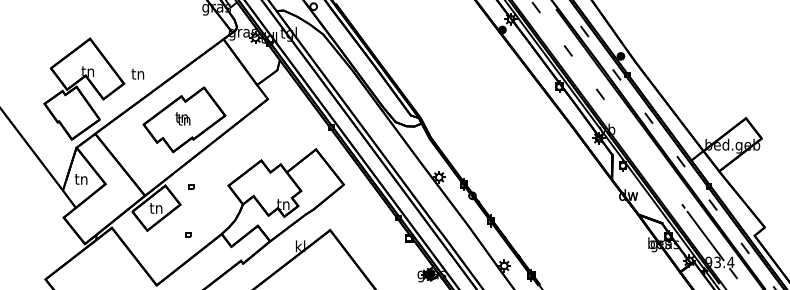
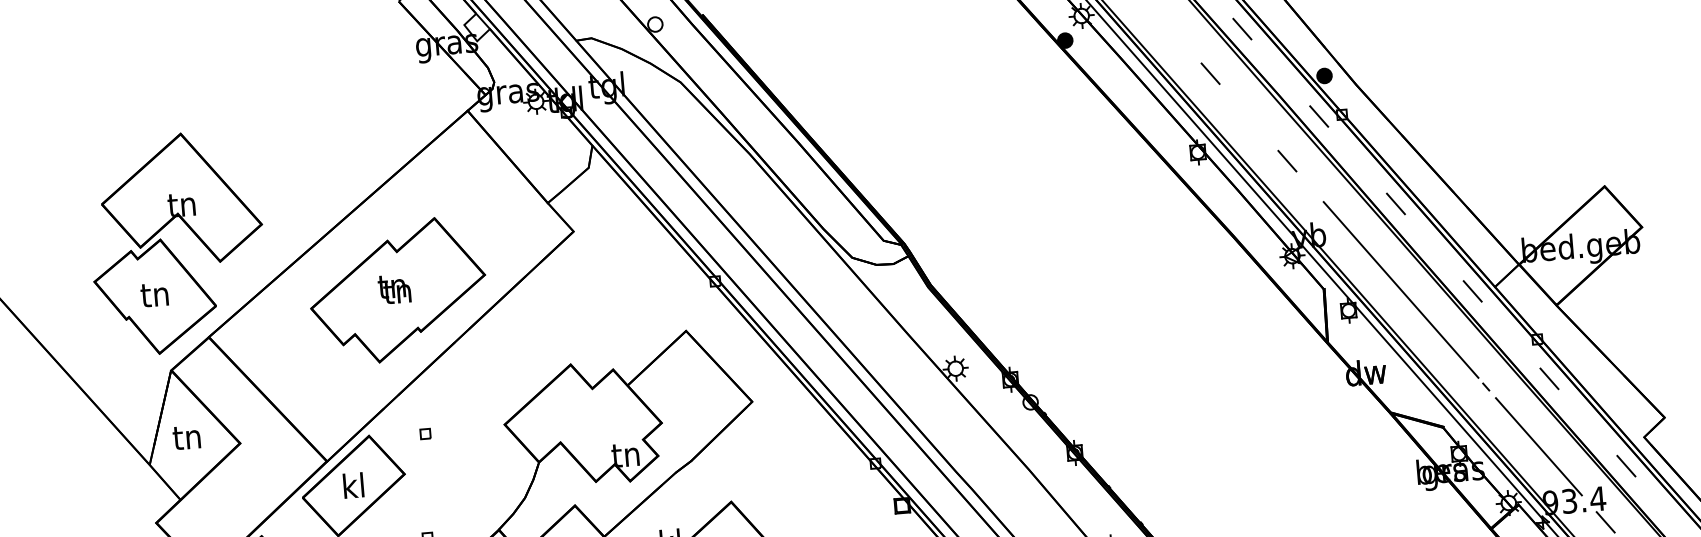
text: (137, 74) -> (153, 295), moved
line: (647, 157) -> (1399, 288), added
text: (155, 207) -> (351, 484), tn -> kl

